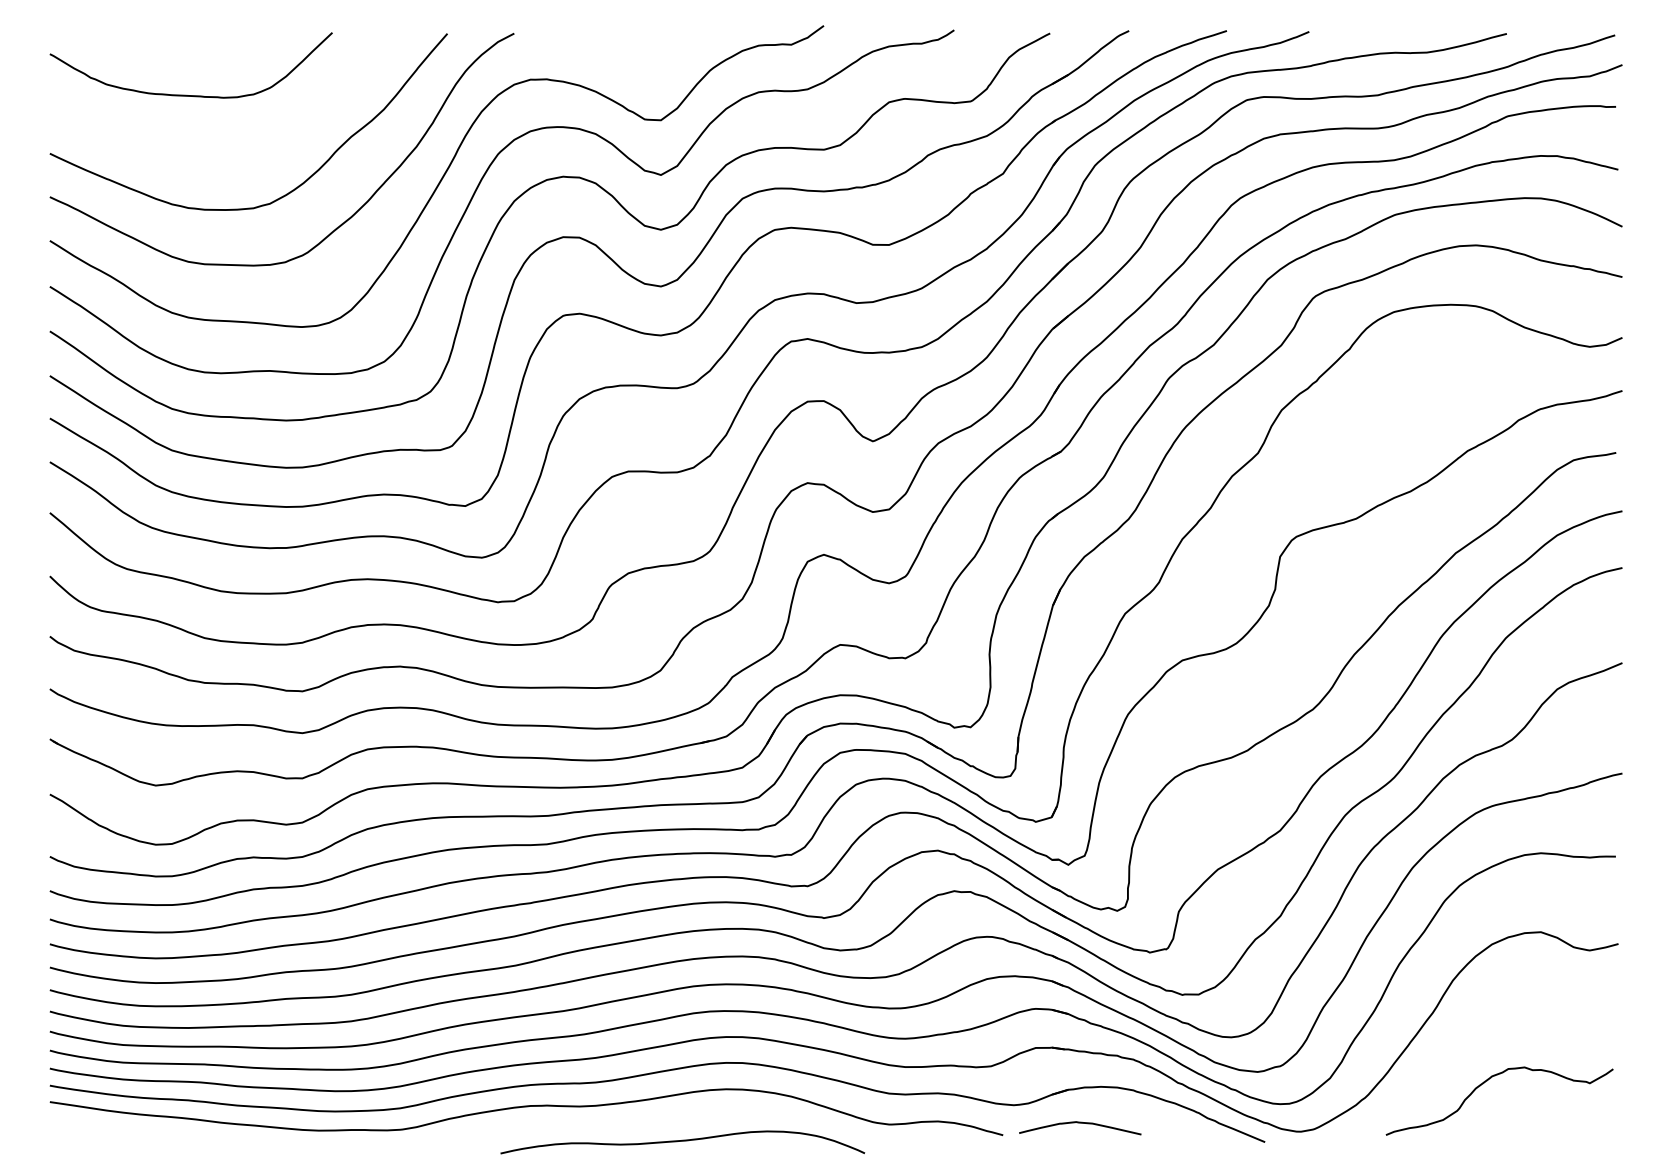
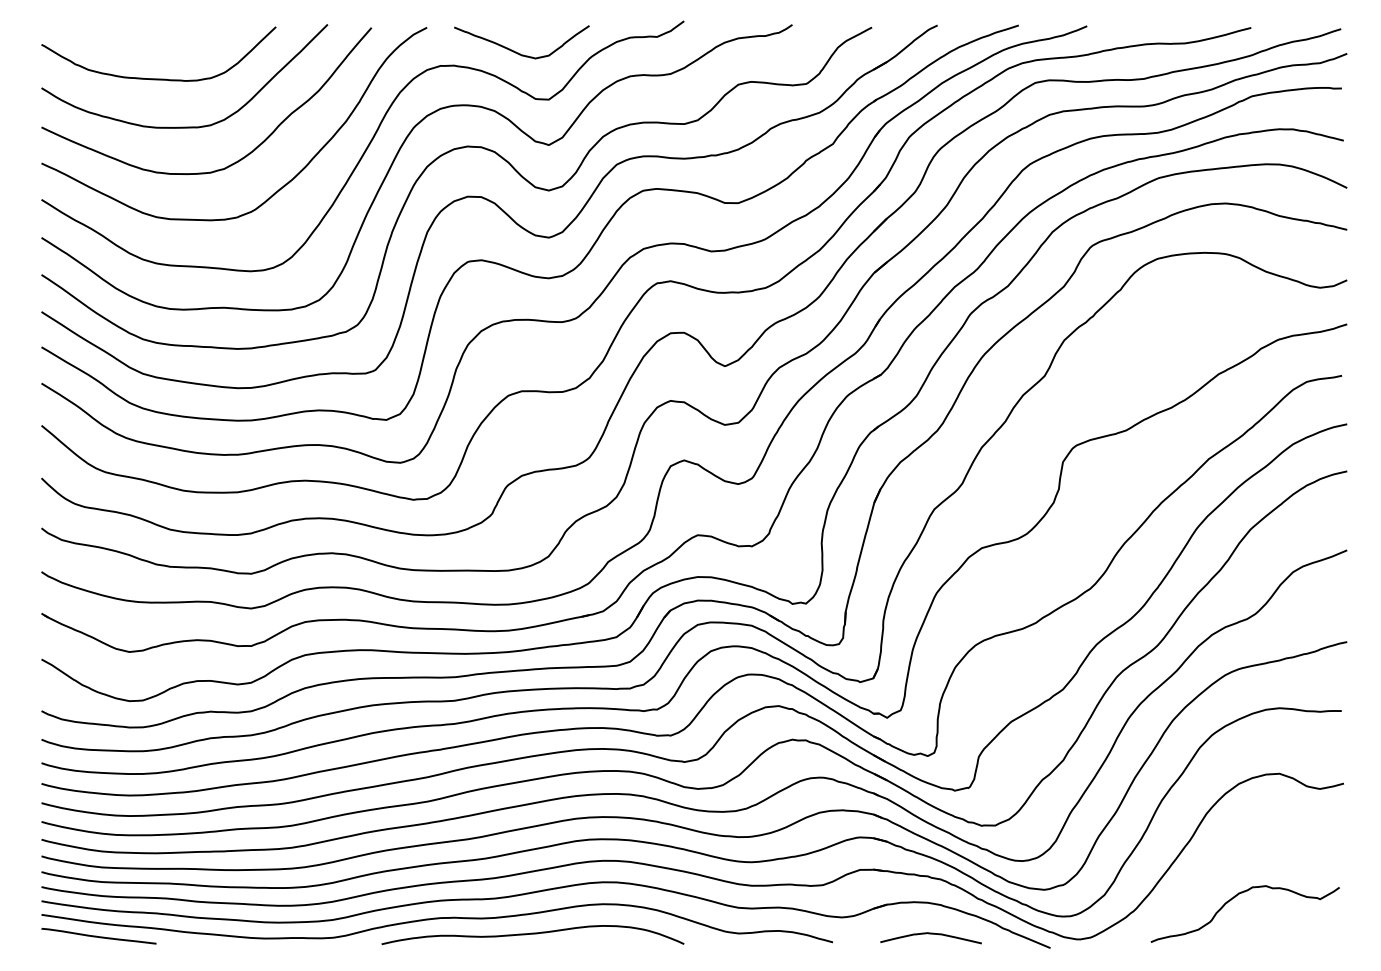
curve: (621, 62) -> (516, 51), added
curve: (229, 152) -> (190, 126), added
curve: (1080, 1123) -> (931, 934), moved
curve: (118, 1127) -> (98, 935), added
curve: (682, 1141) -> (532, 934), moved

